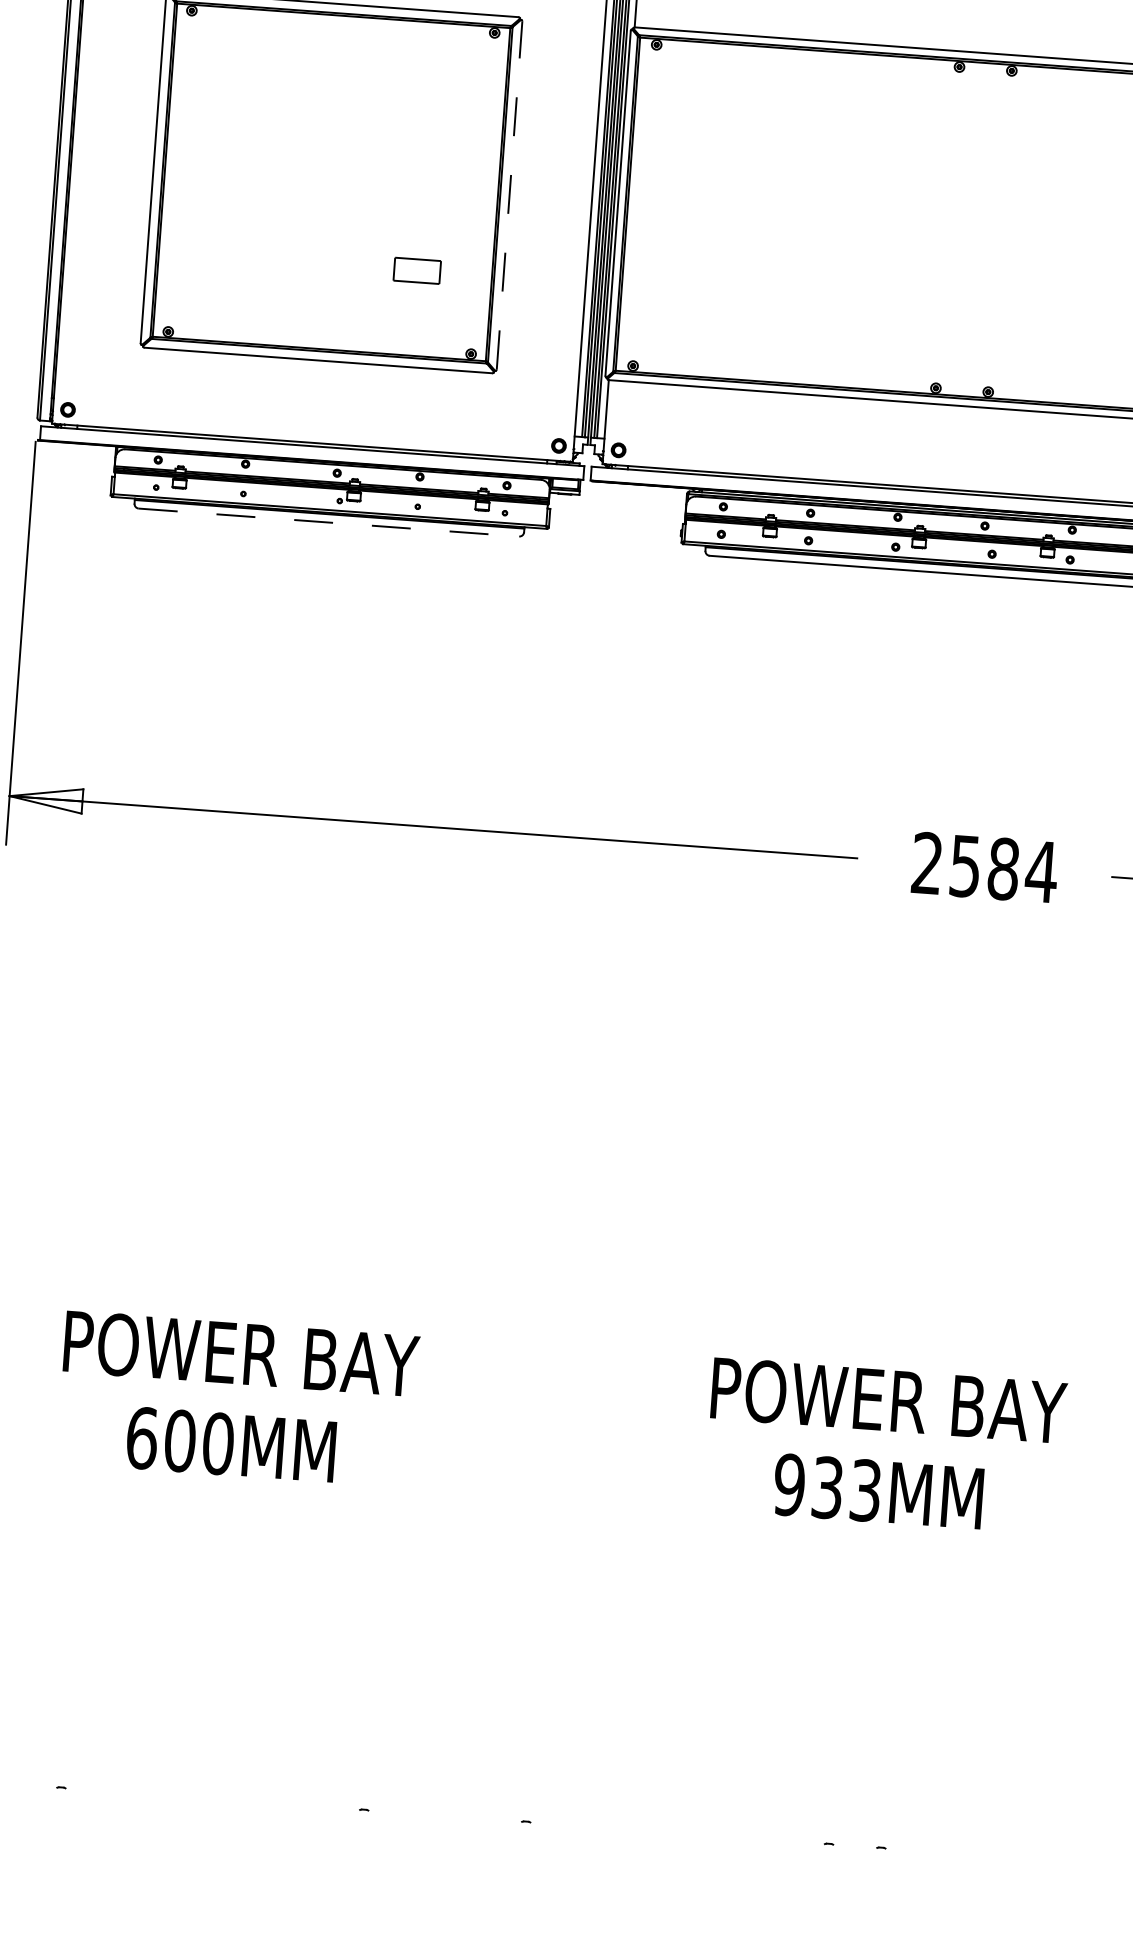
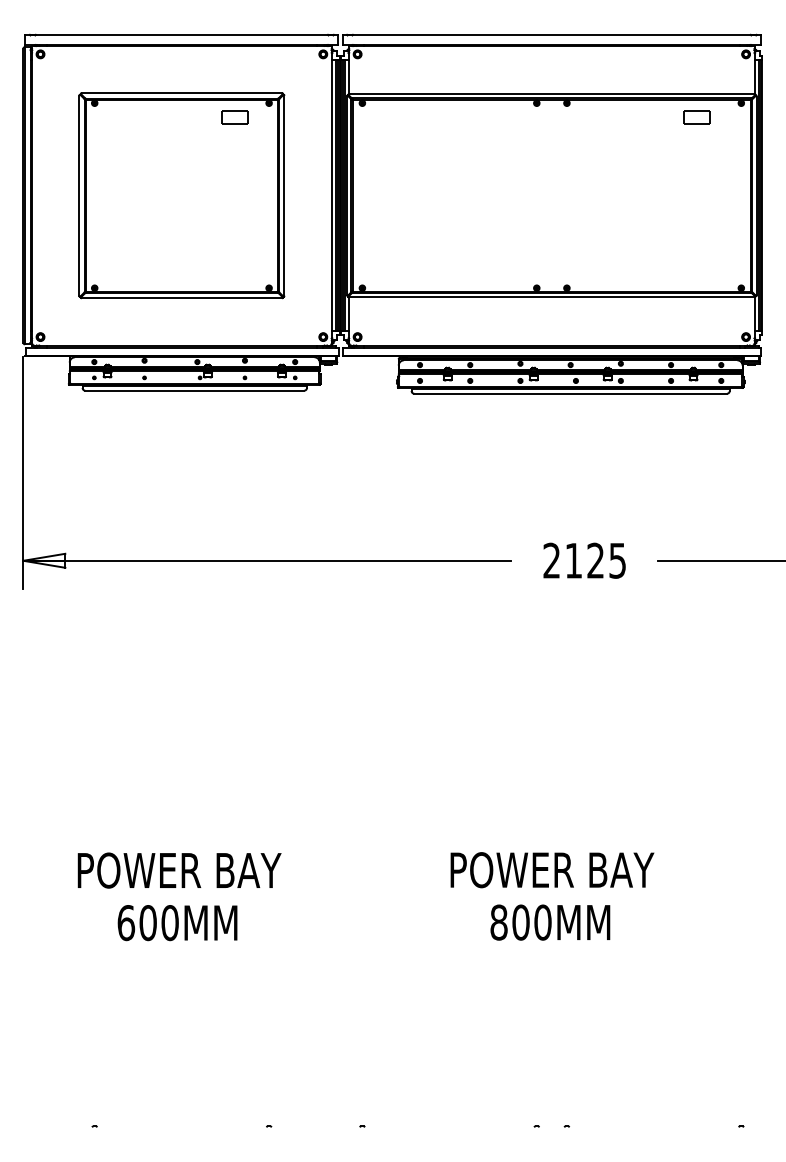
line: (509, 195) -> (284, 195), dashed -> solid
part: (416, 270) -> (234, 117), moved
line: (328, 522) -> (194, 390), dashed -> solid
text: (1003, 868) -> (595, 560), 2584 -> 2125
text: (826, 1487) -> (520, 922), 933MM -> 800MM

